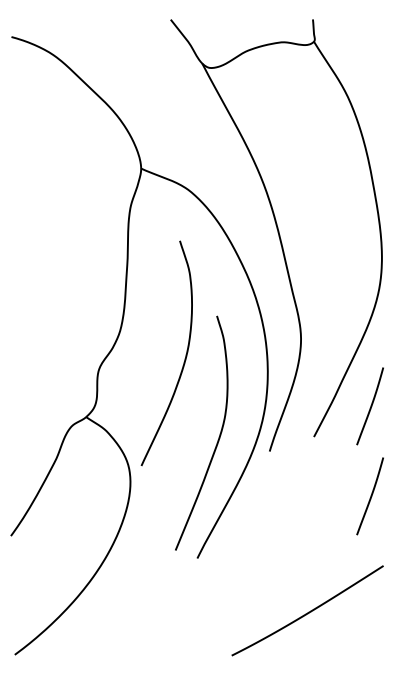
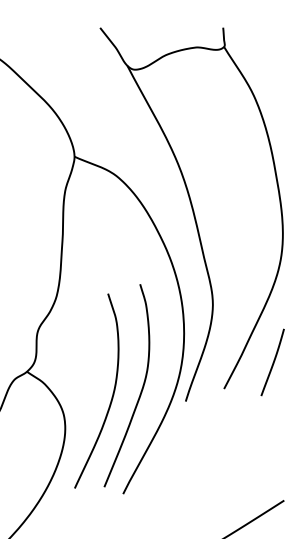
curve: (184, 358) -> (112, 395), moved
curve: (370, 496) -> (272, 440), removed

